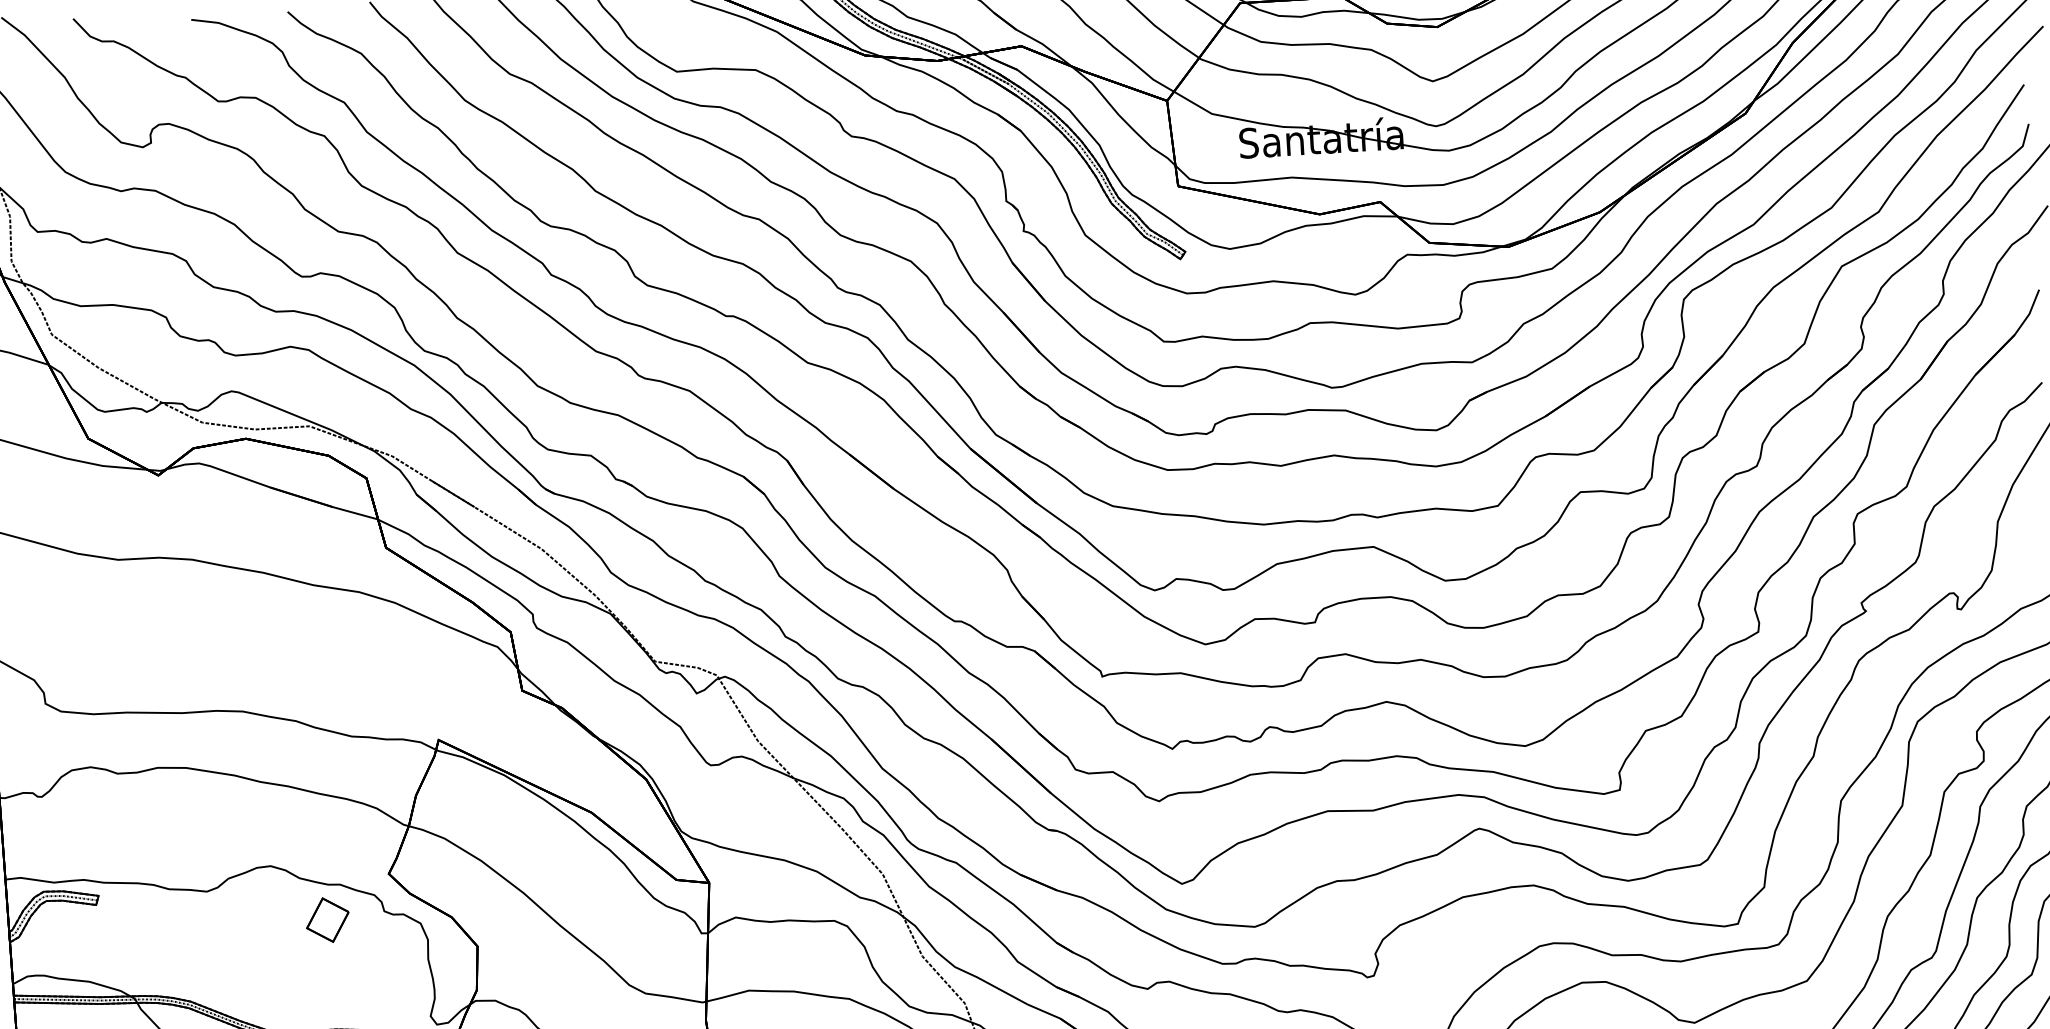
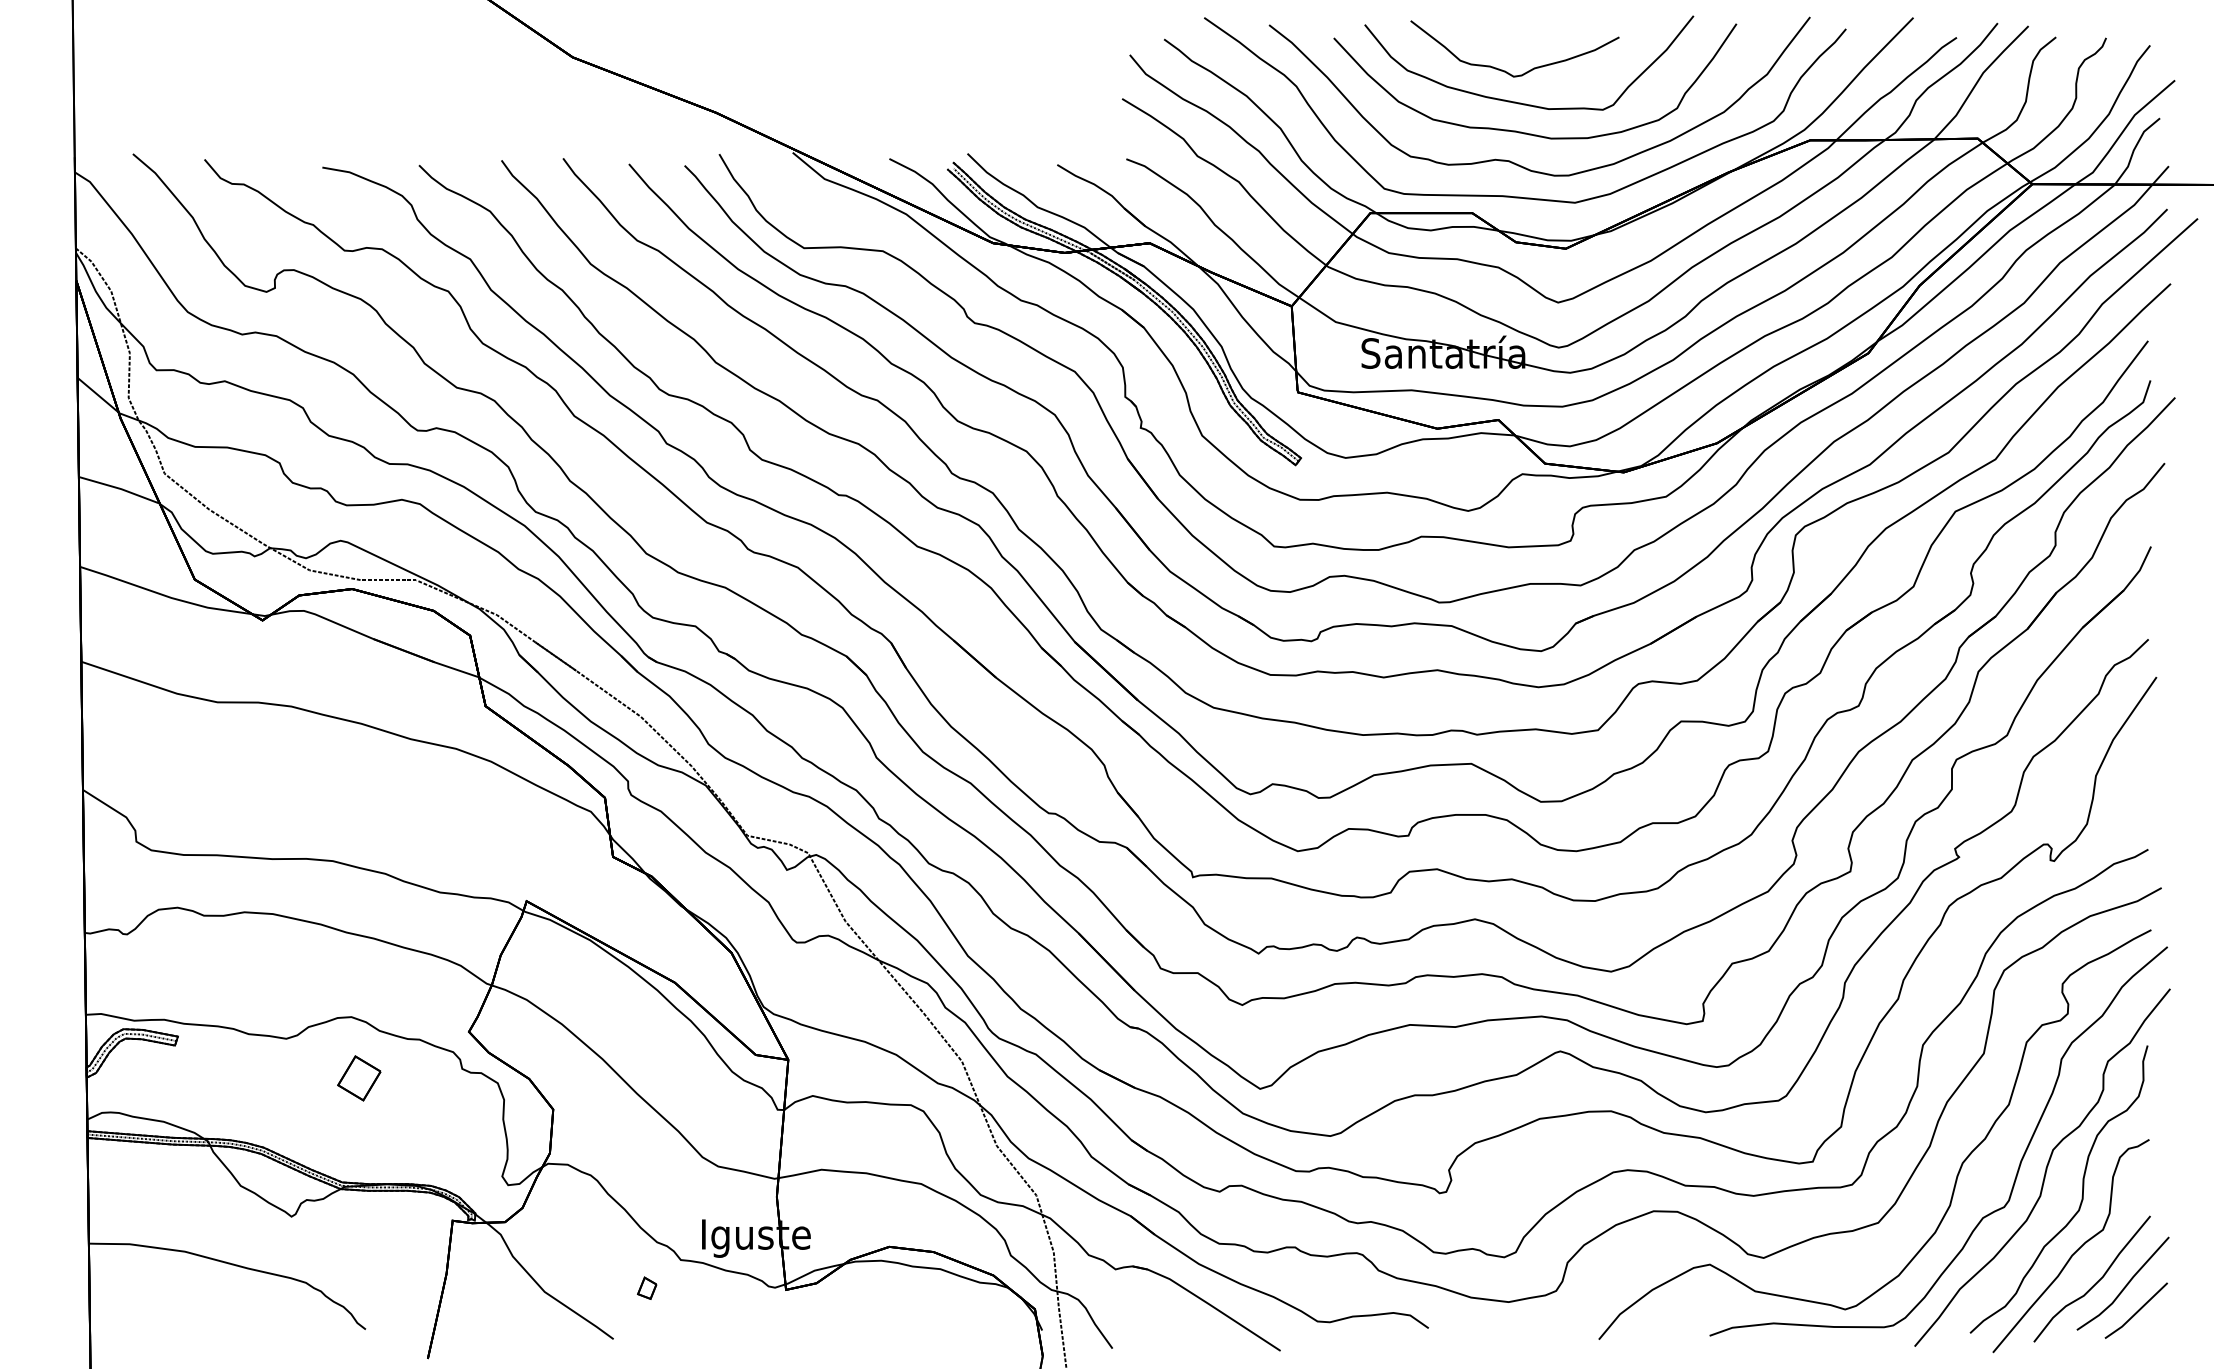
part: (327, 920) -> (359, 1078), moved

